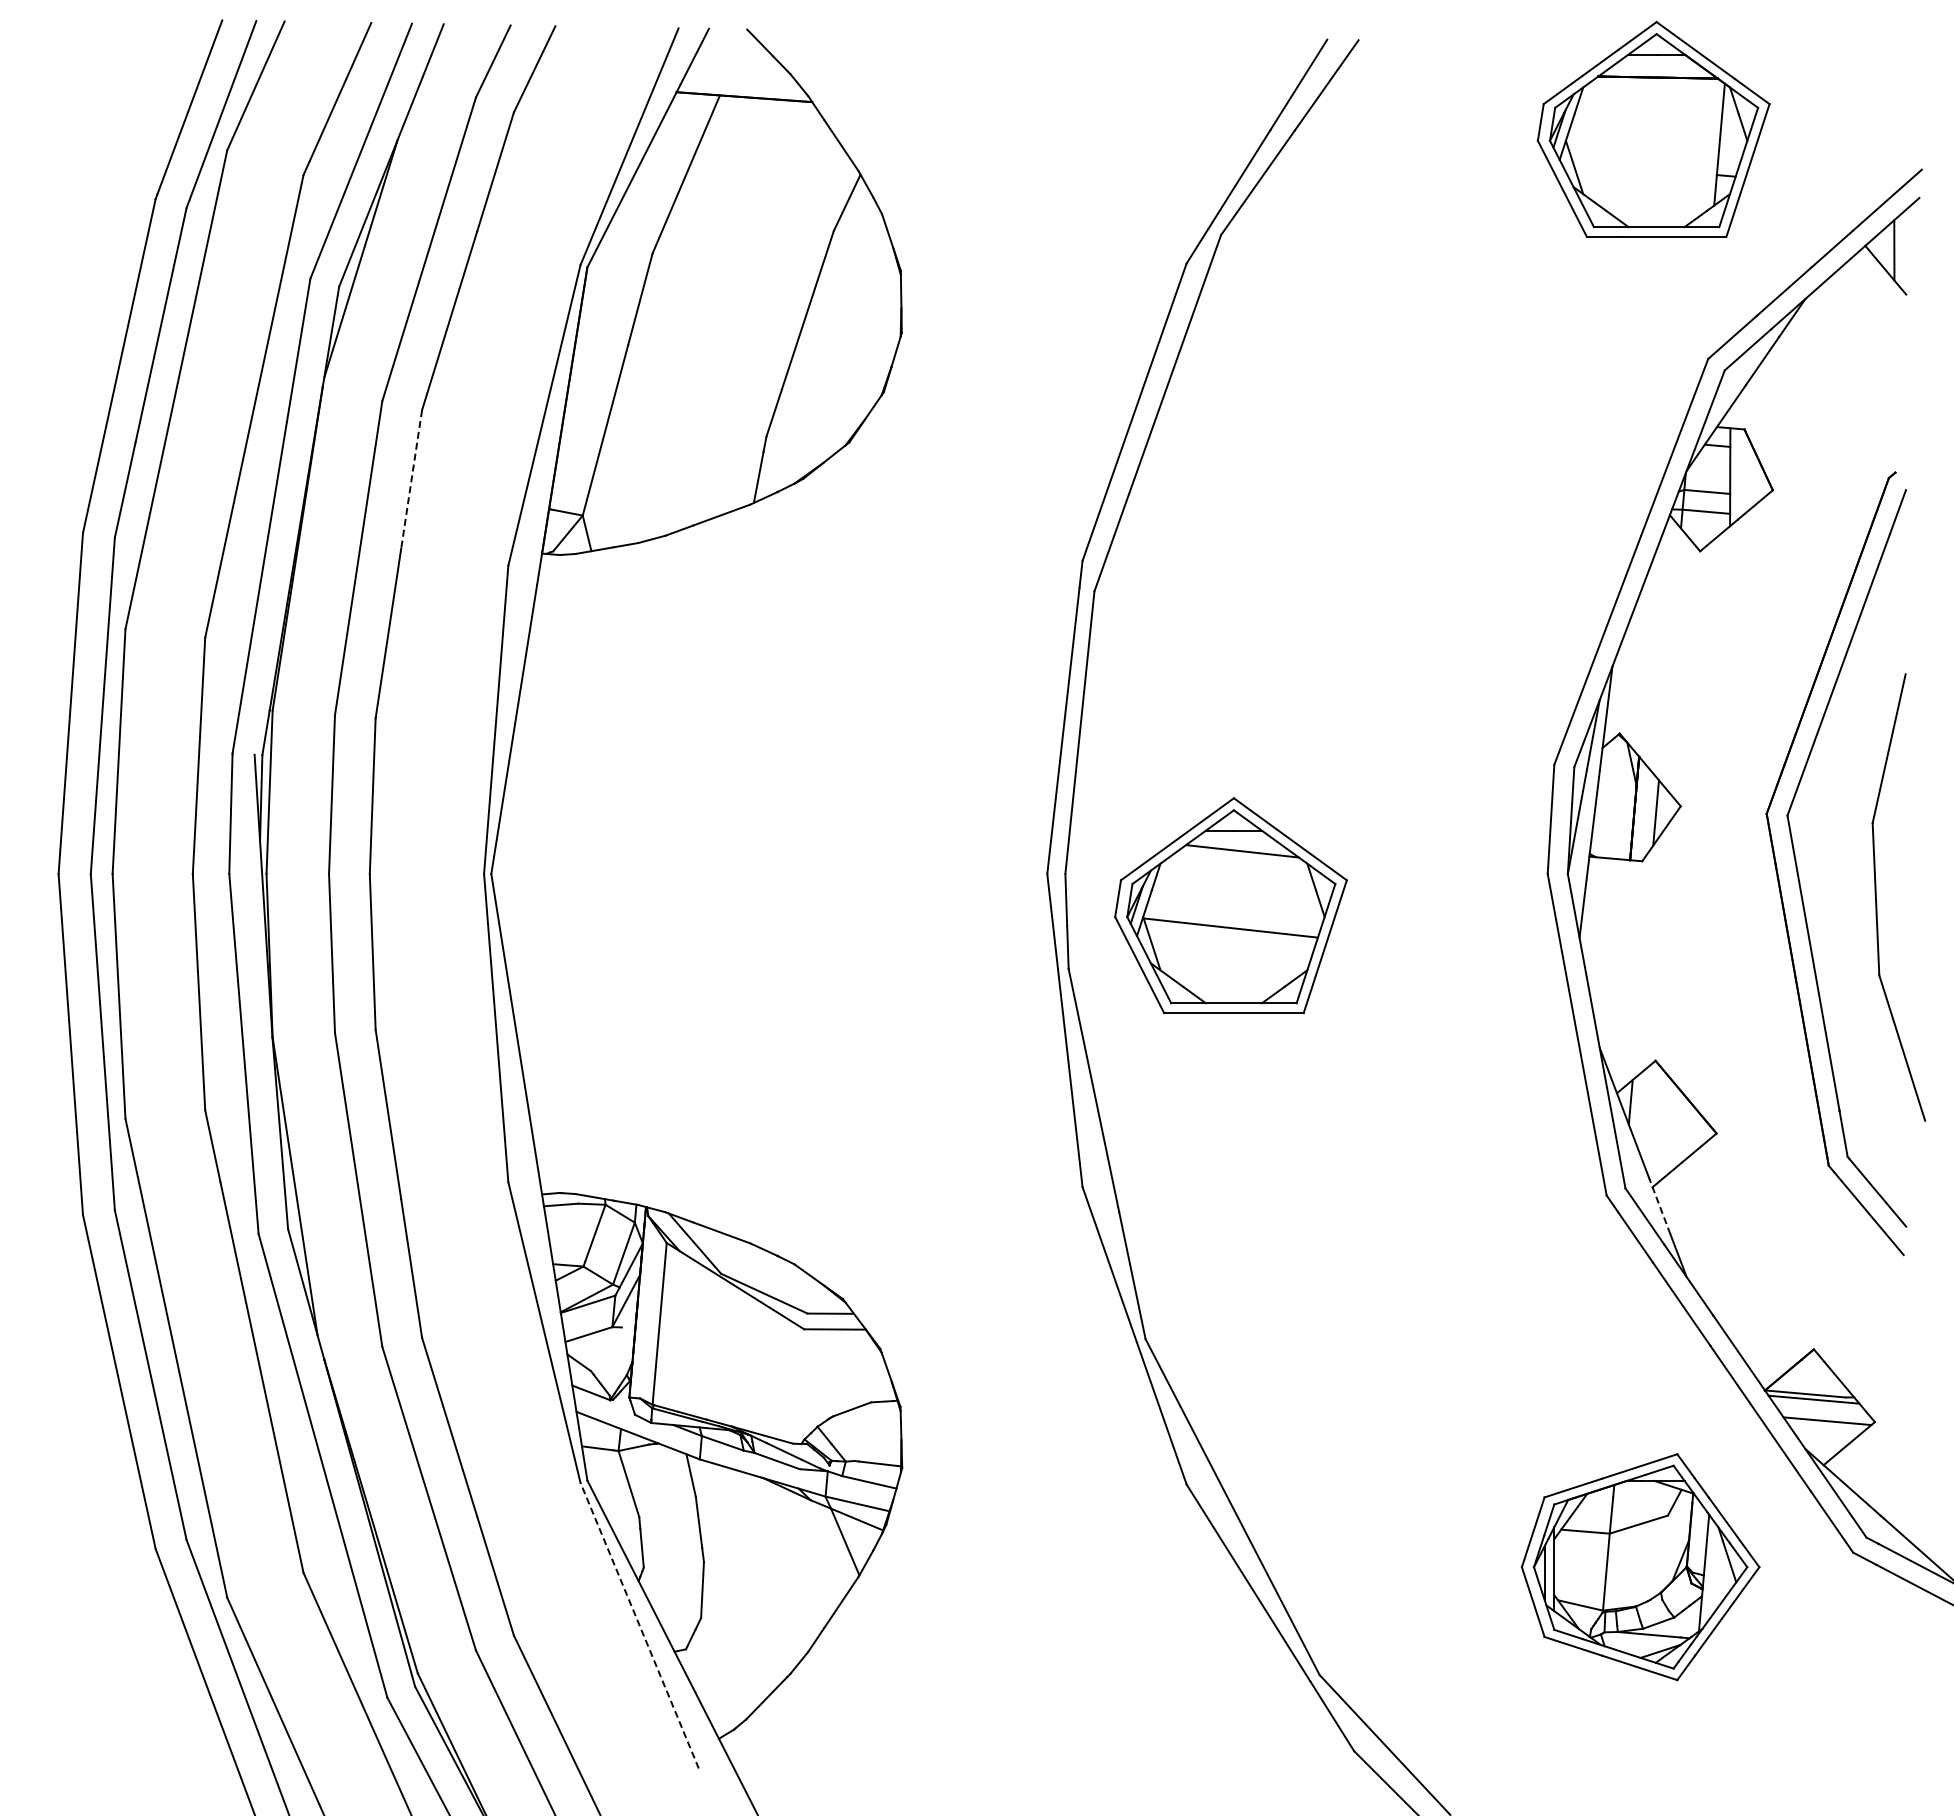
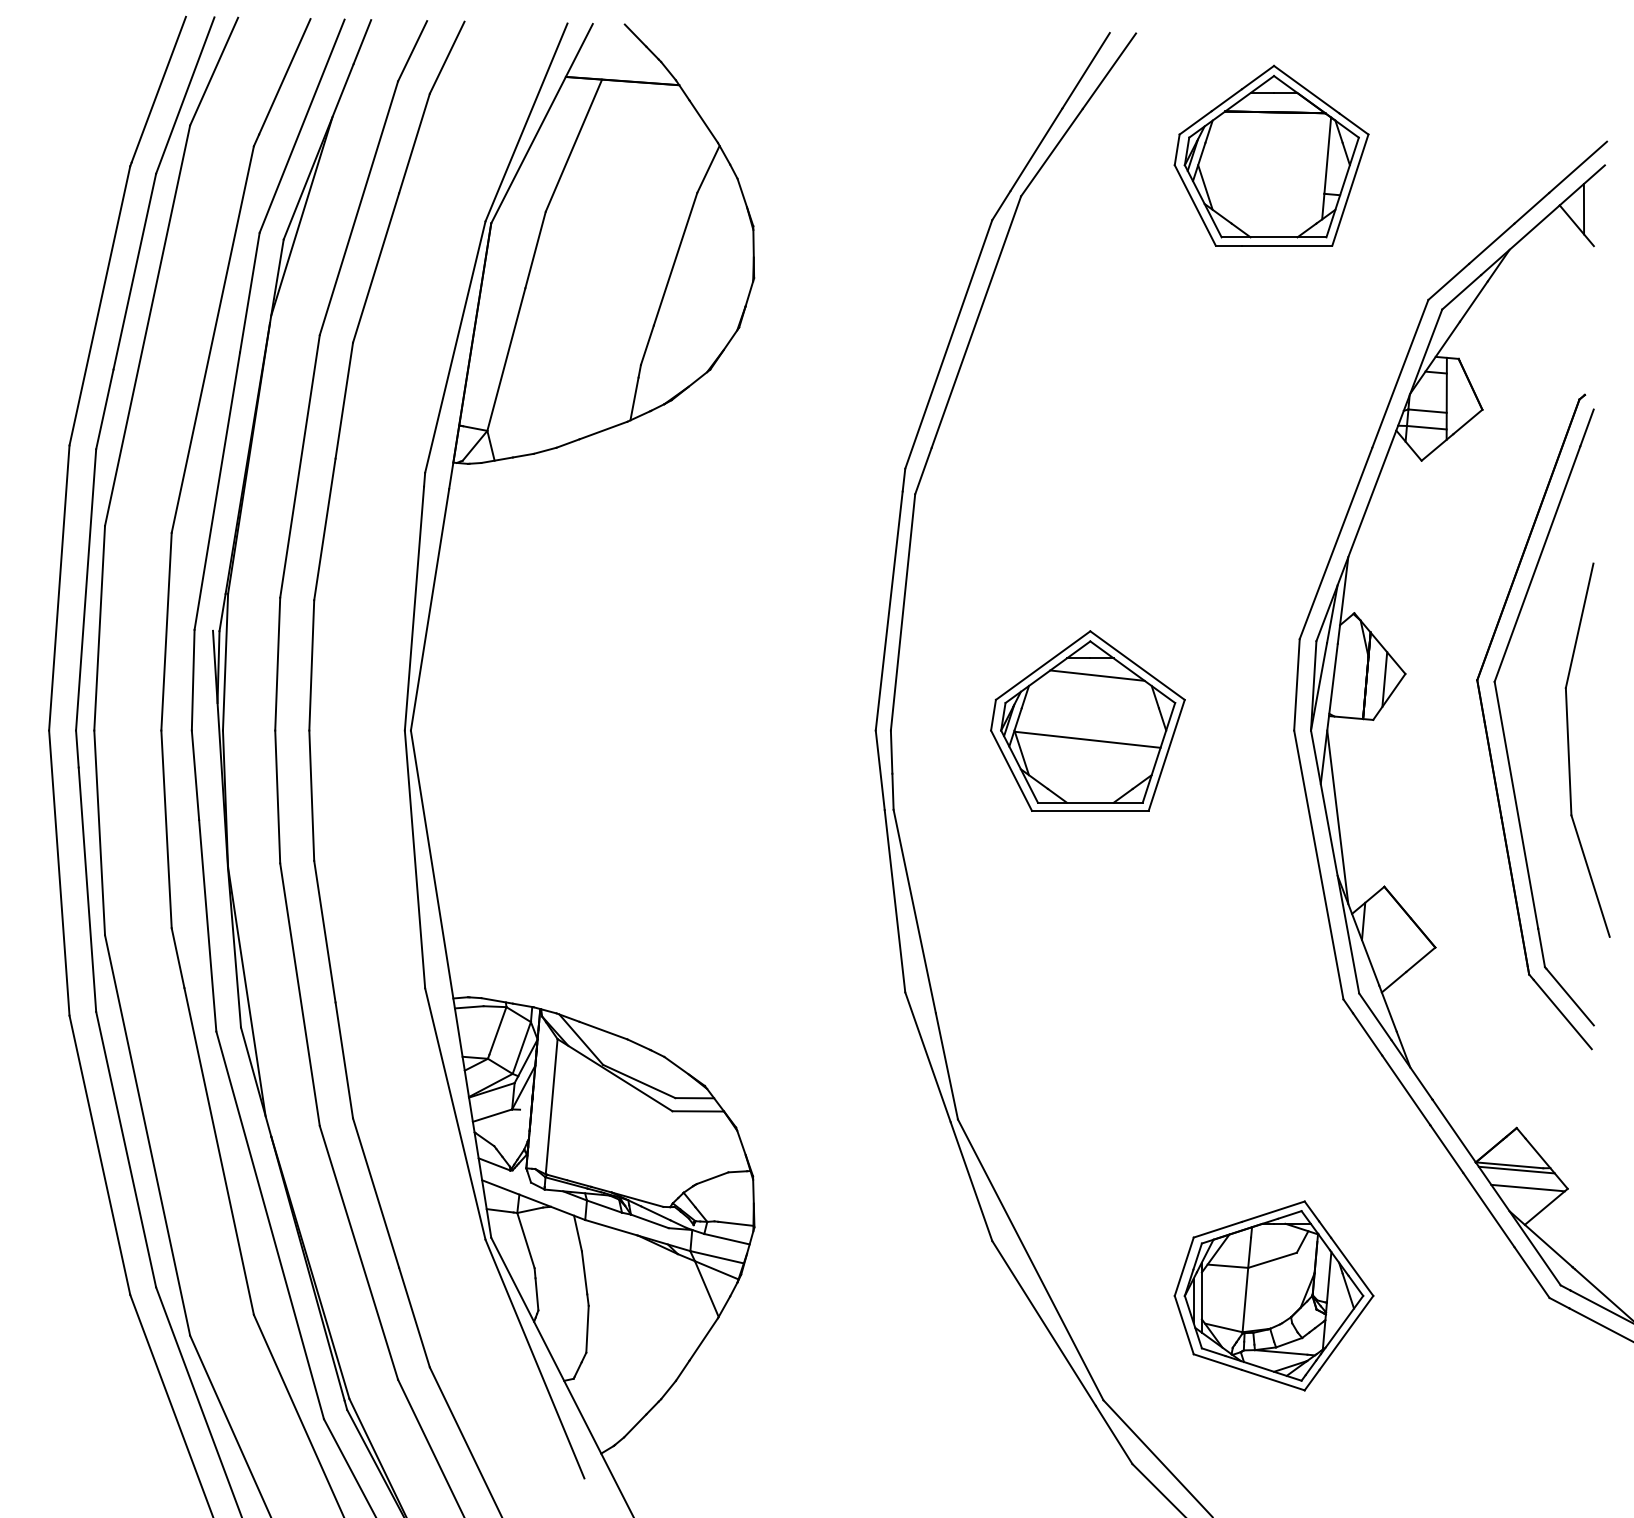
part: (1653, 128) -> (1271, 154), moved
line: (411, 479) -> (344, 400), dashed -> solid
part: (1230, 905) -> (1087, 720), moved
line: (1599, 977) -> (1337, 817), added
line: (1659, 1206) -> (1387, 1008), dashed -> solid
part: (1640, 1567) -> (1273, 1296), moved
line: (639, 1625) -> (534, 1358), dashed -> solid

